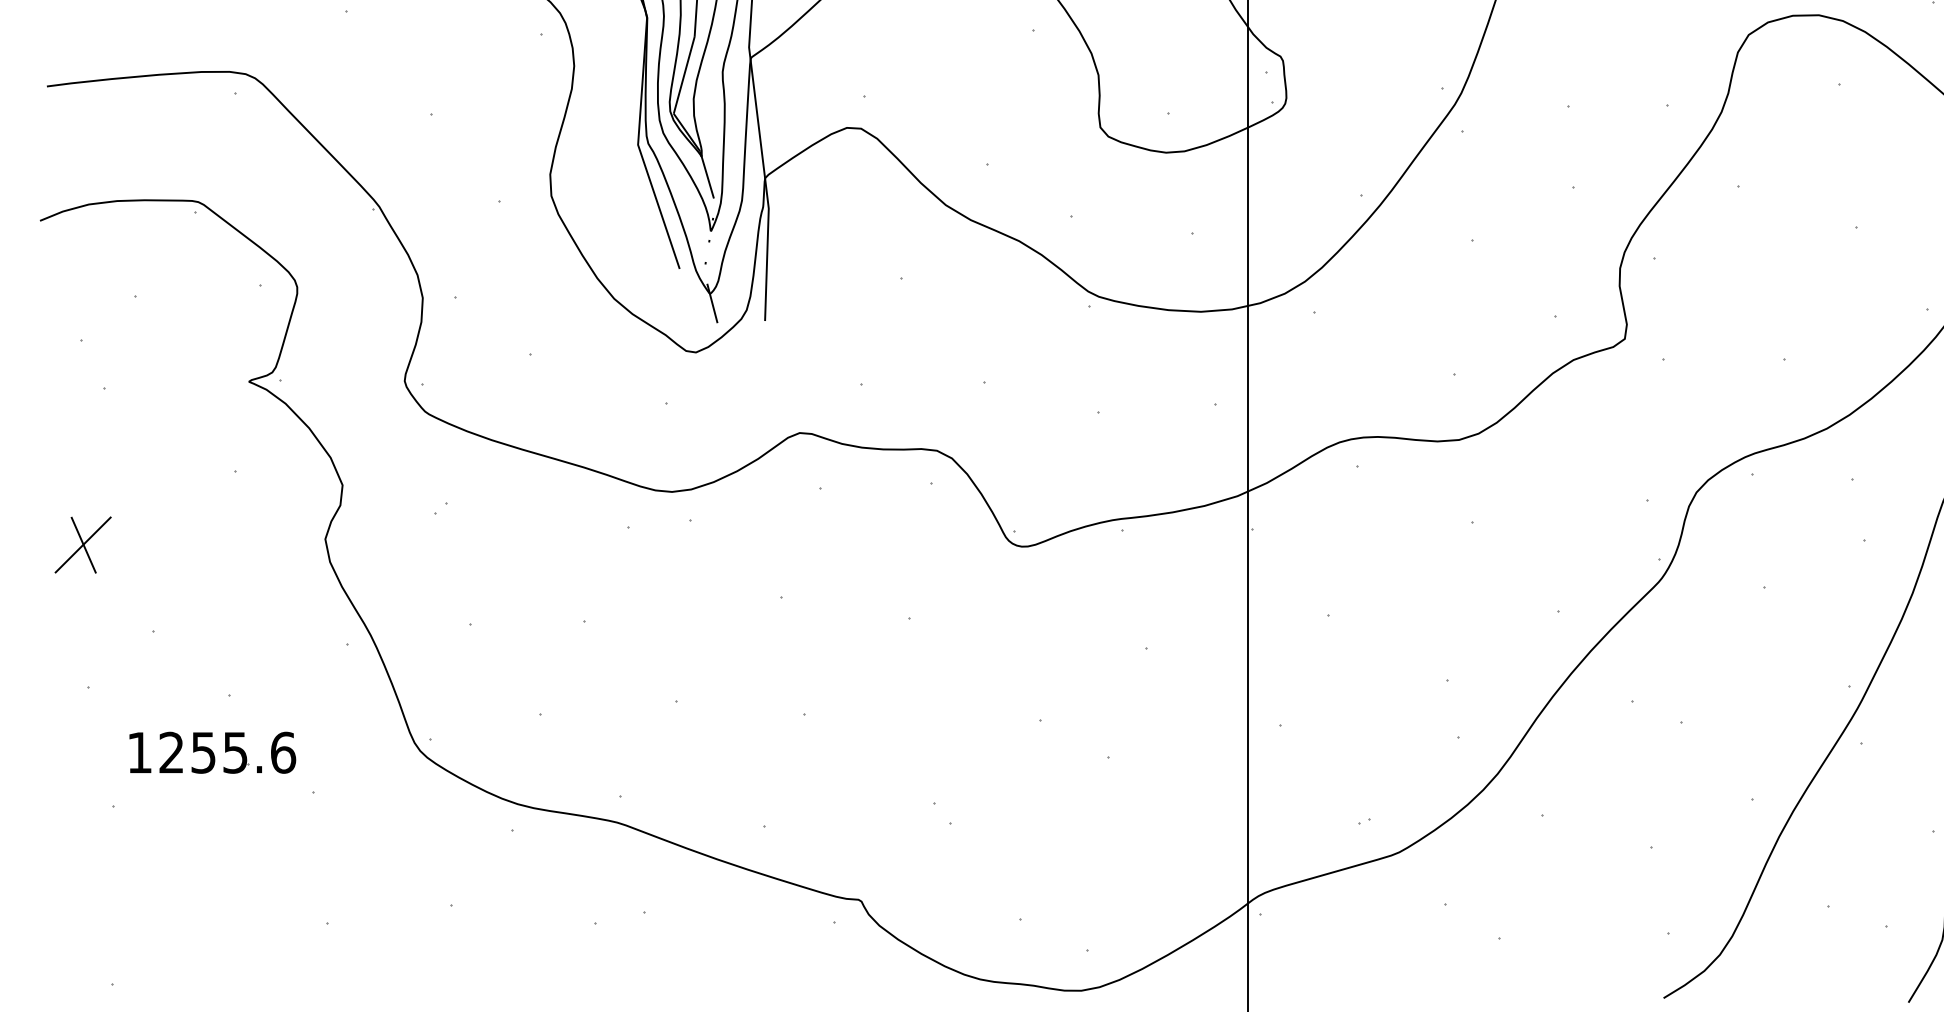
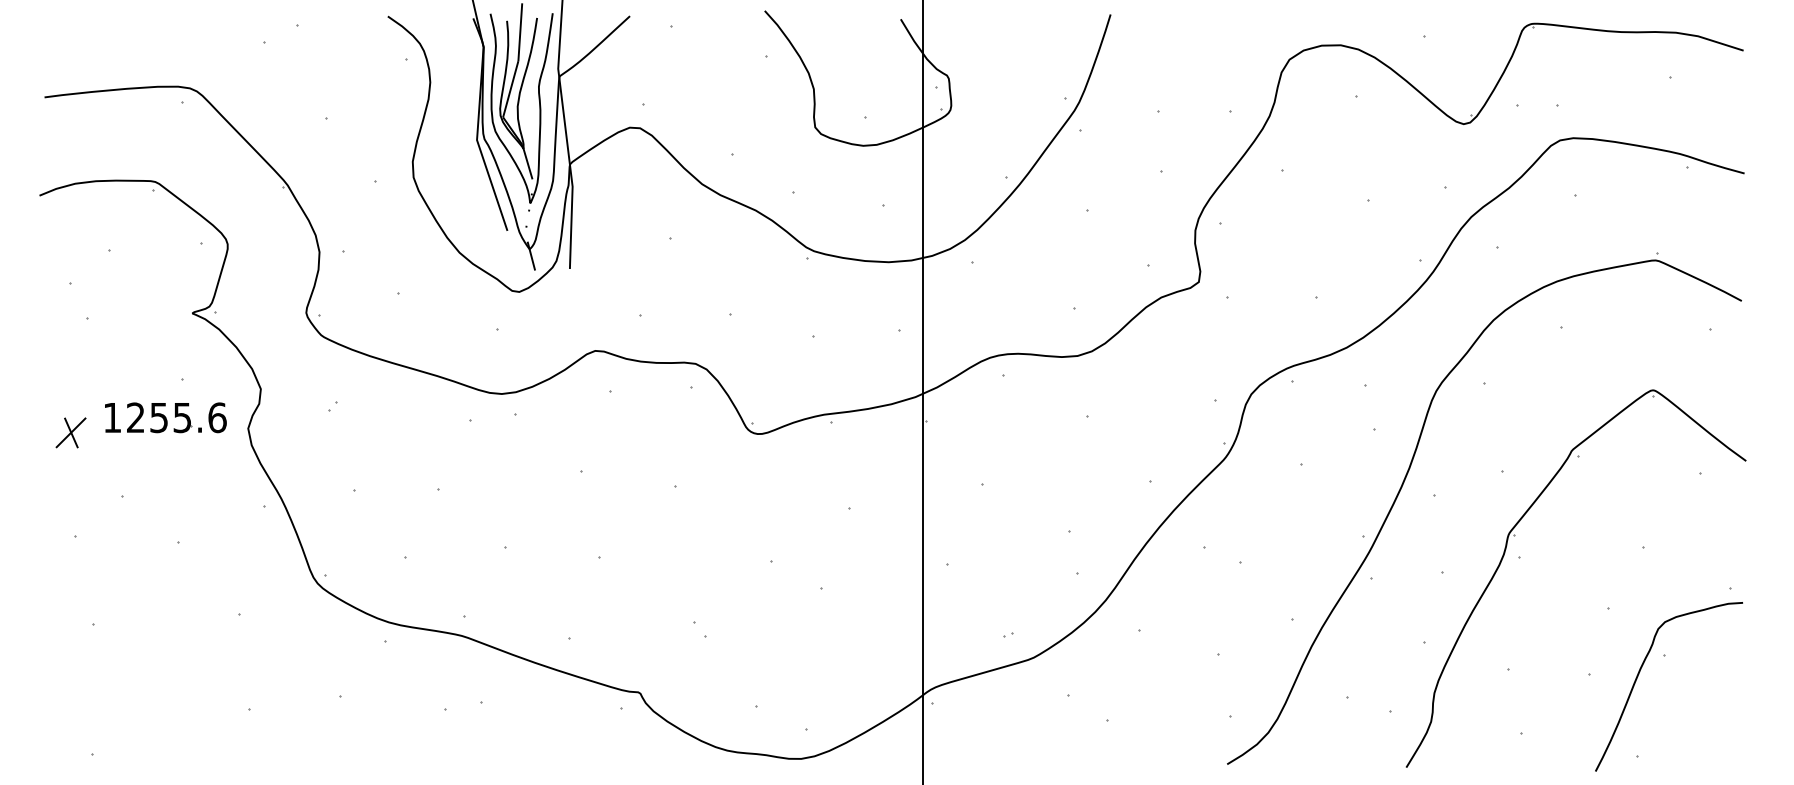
part: (82, 544) -> (70, 432), size x0.71
part: (212, 752) -> (165, 417), moved

